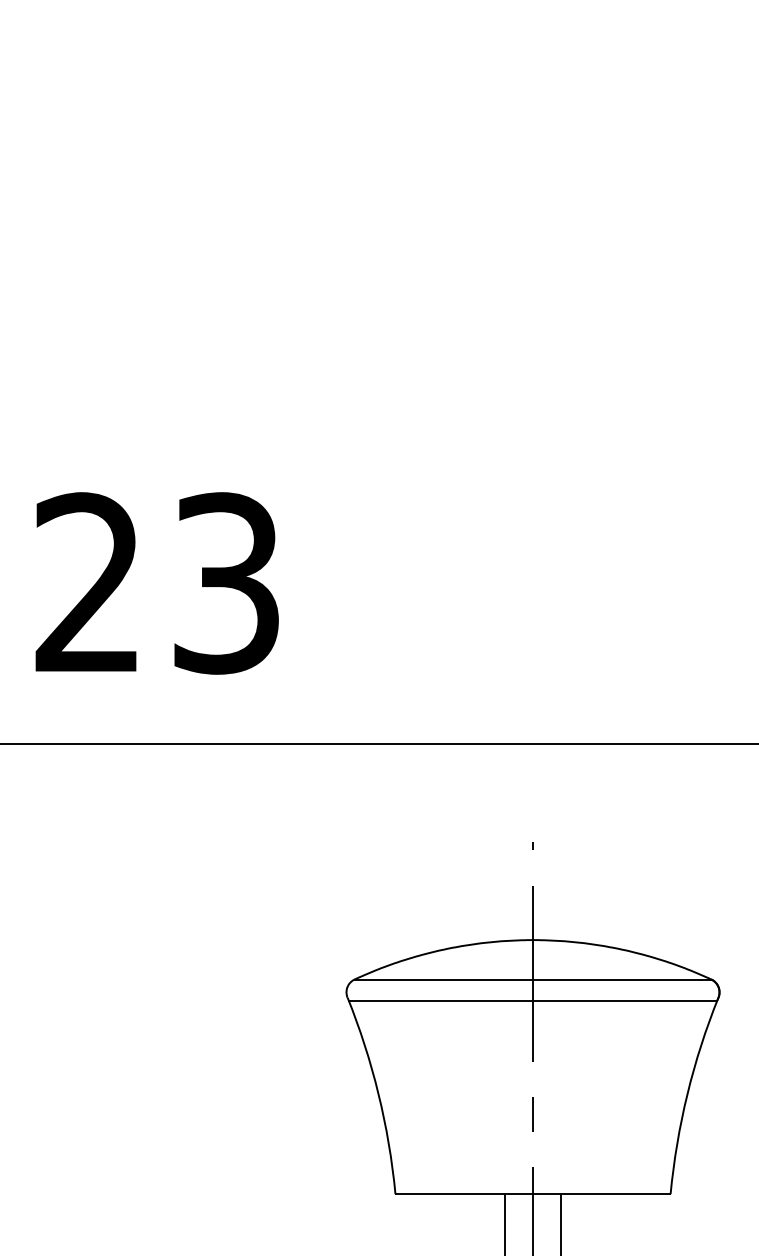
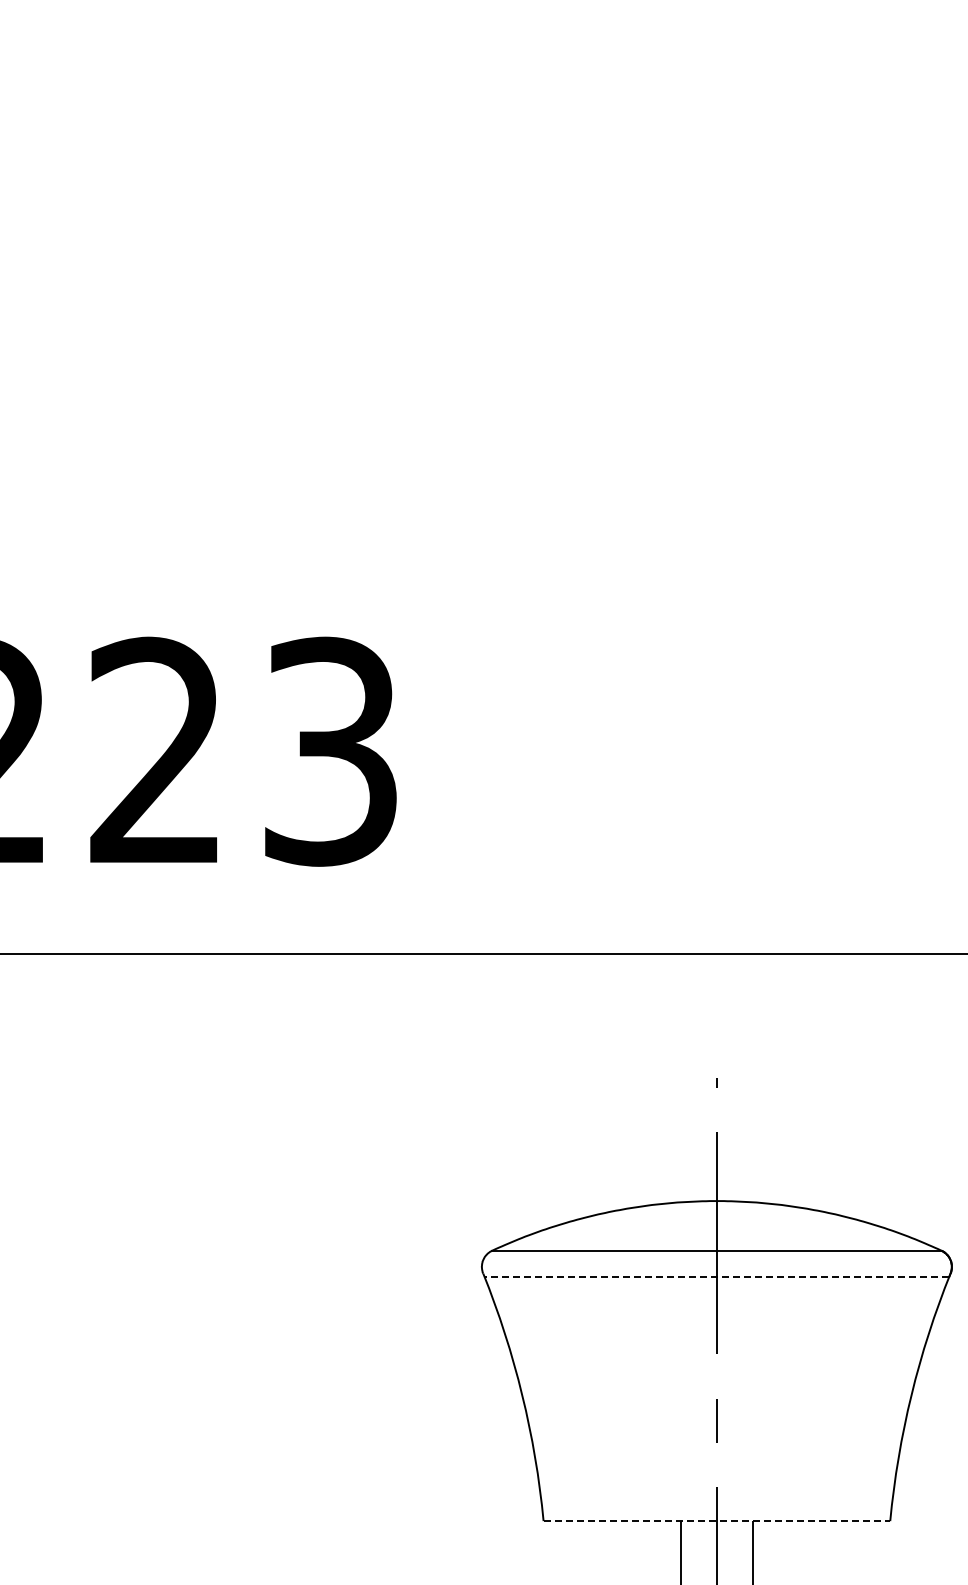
line: (532, 1000) -> (716, 1277), solid -> dashed
line: (533, 1194) -> (717, 1521), solid -> dashed

